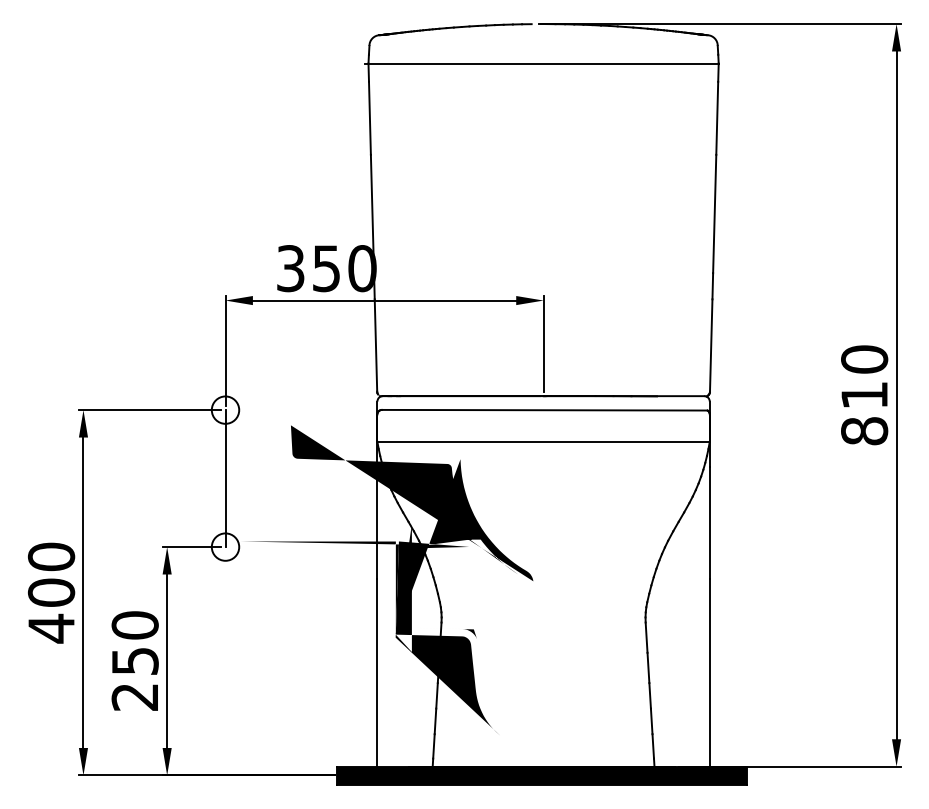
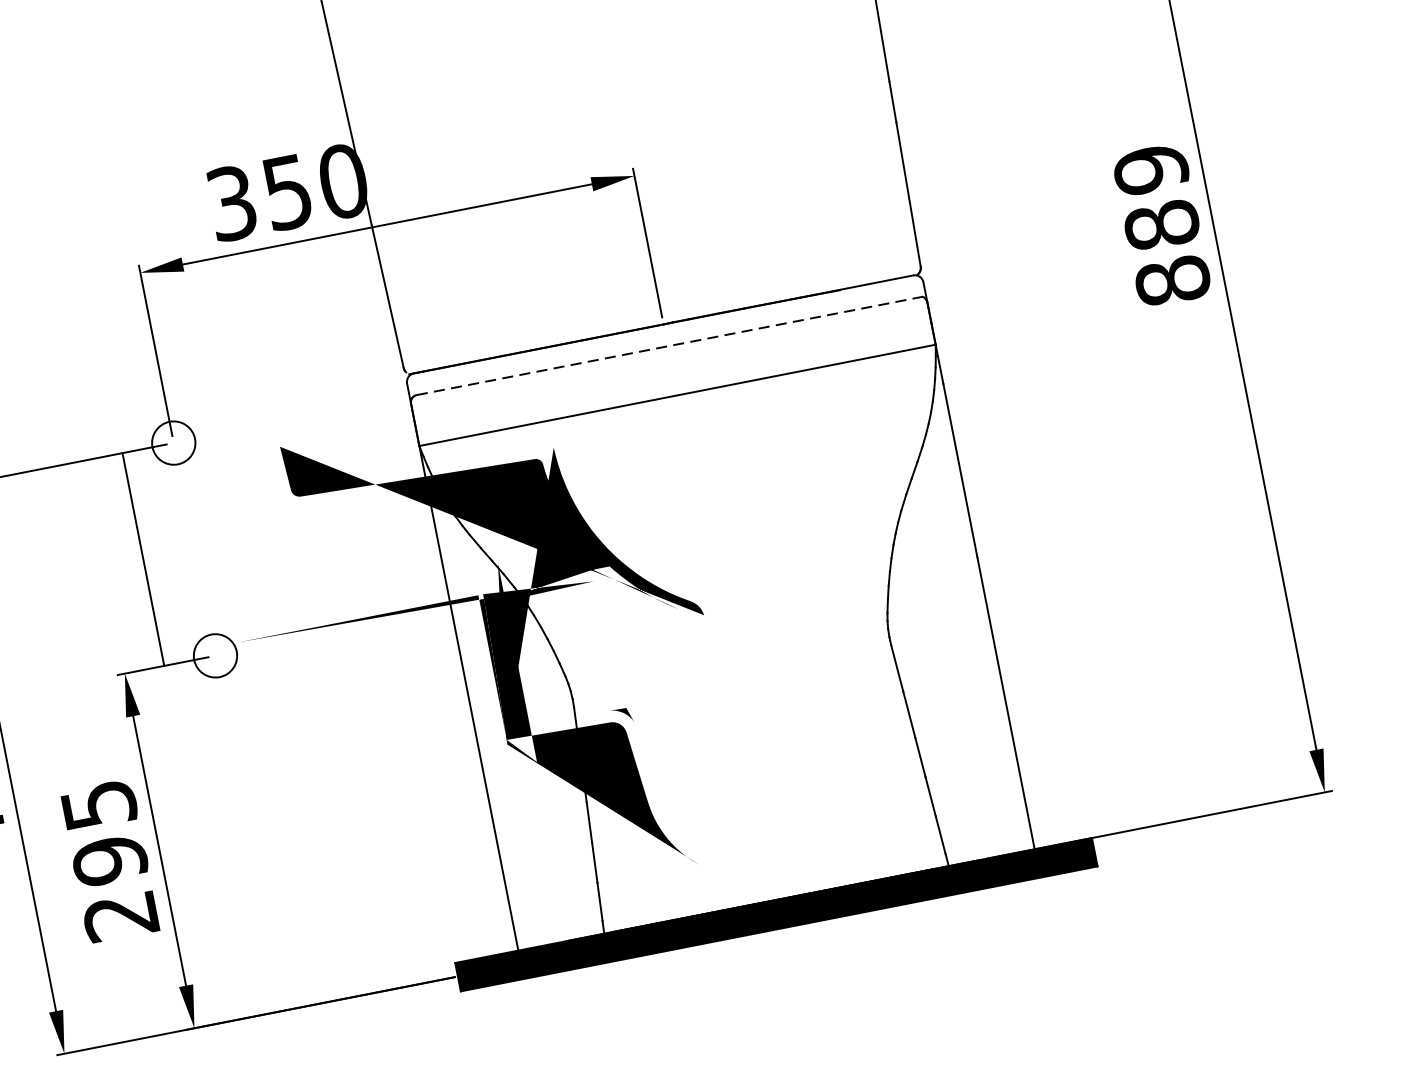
text: (864, 377) -> (1156, 197), 810 -> 889
line: (544, 410) -> (669, 346), solid -> dashed
line: (225, 478) -> (143, 559), moved
text: (134, 643) -> (103, 833), 250 -> 295

